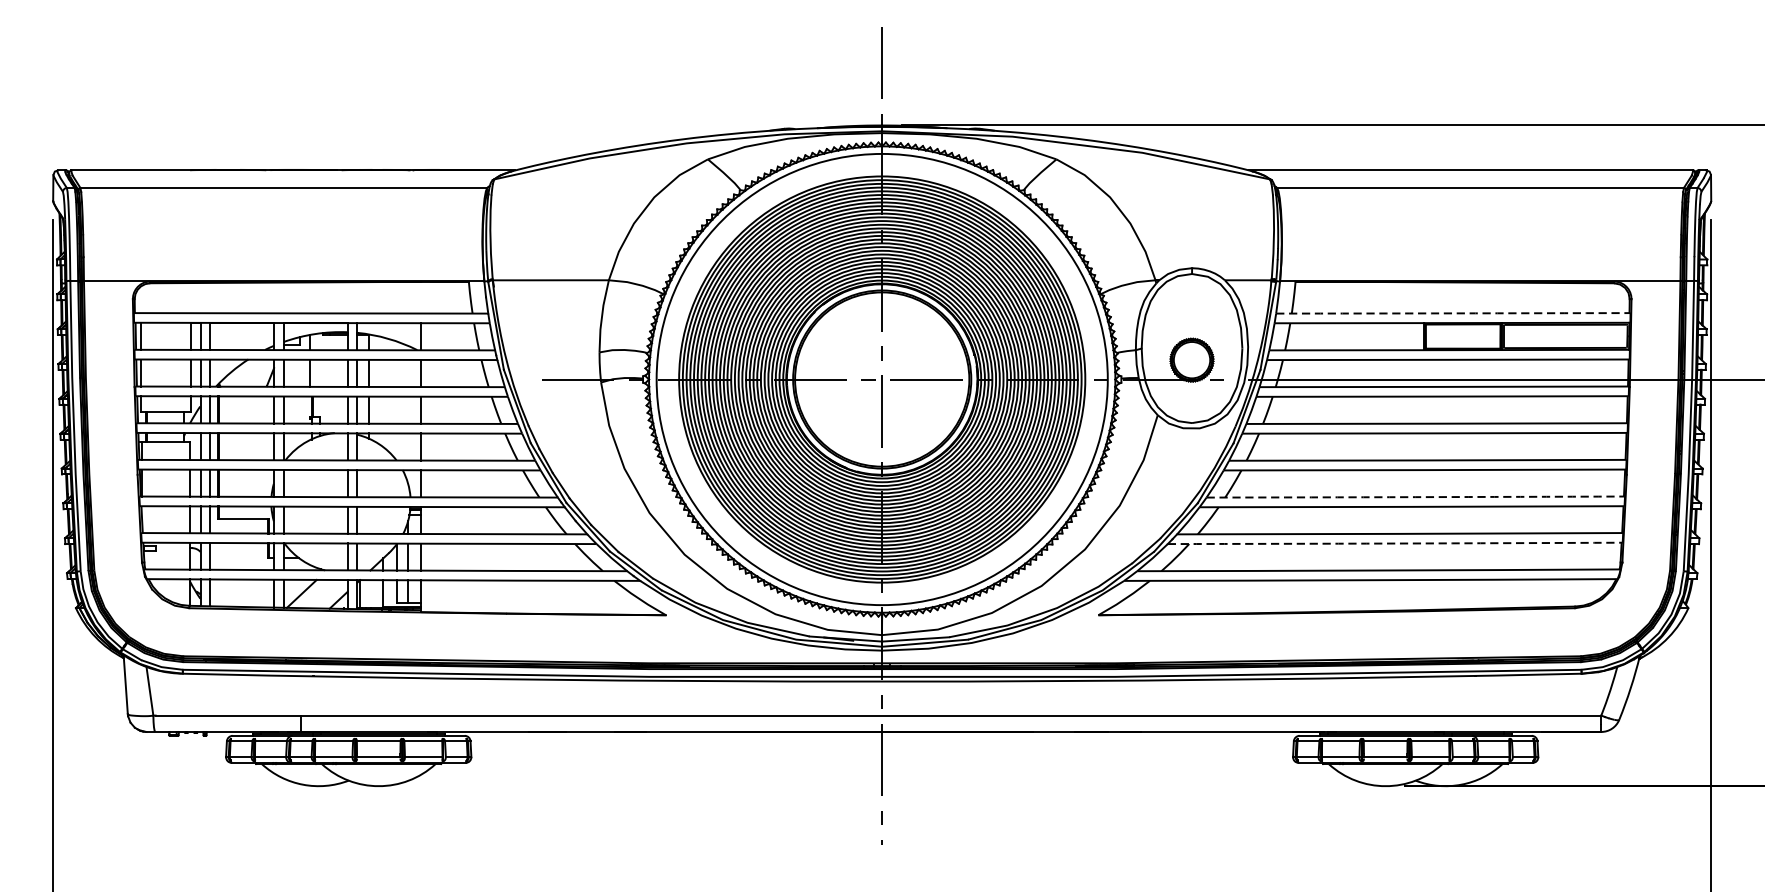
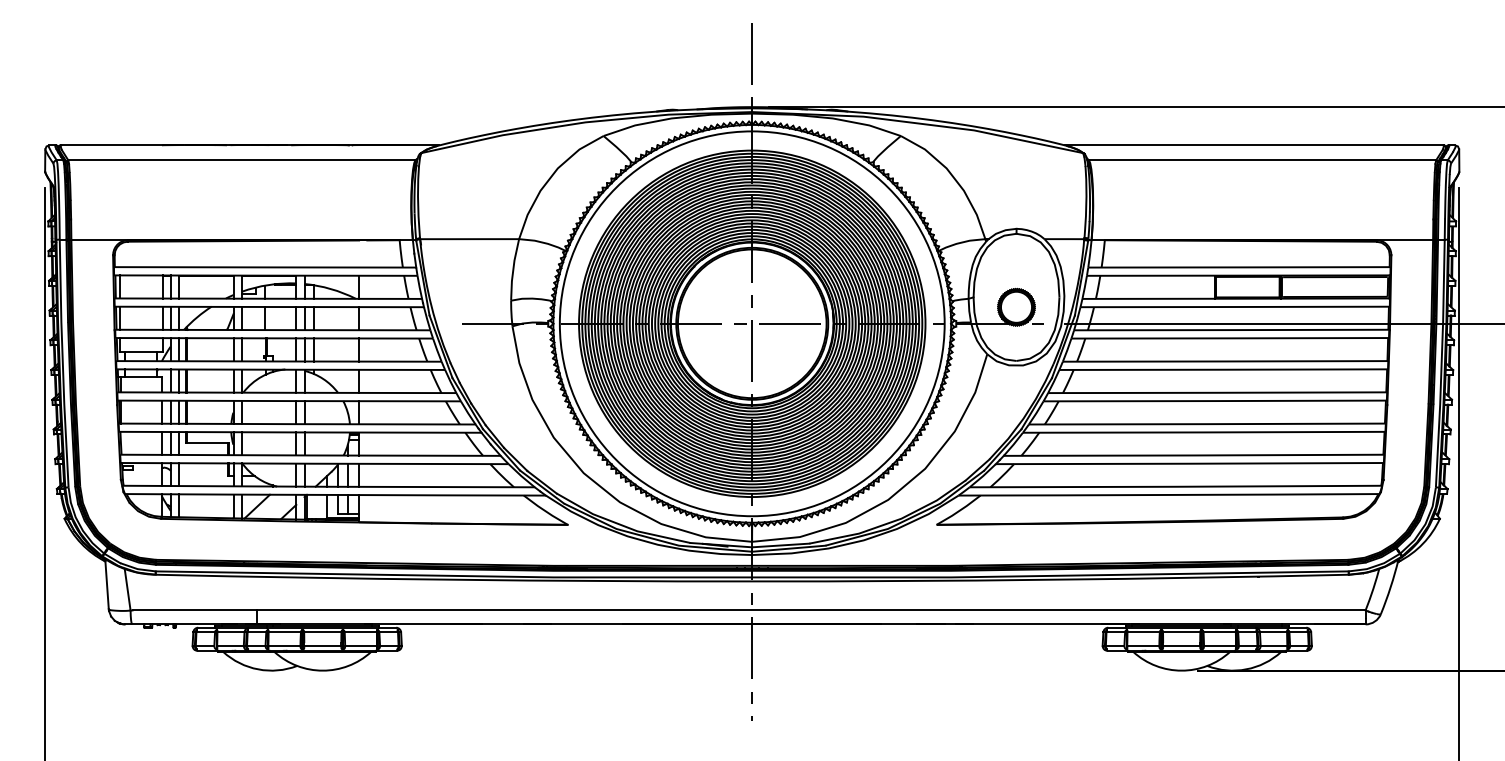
arc: (1453, 313) -> (1239, 267), dashed -> solid
arc: (1415, 497) -> (1207, 424), dashed -> solid
arc: (1394, 543) -> (1189, 463), dashed -> solid

